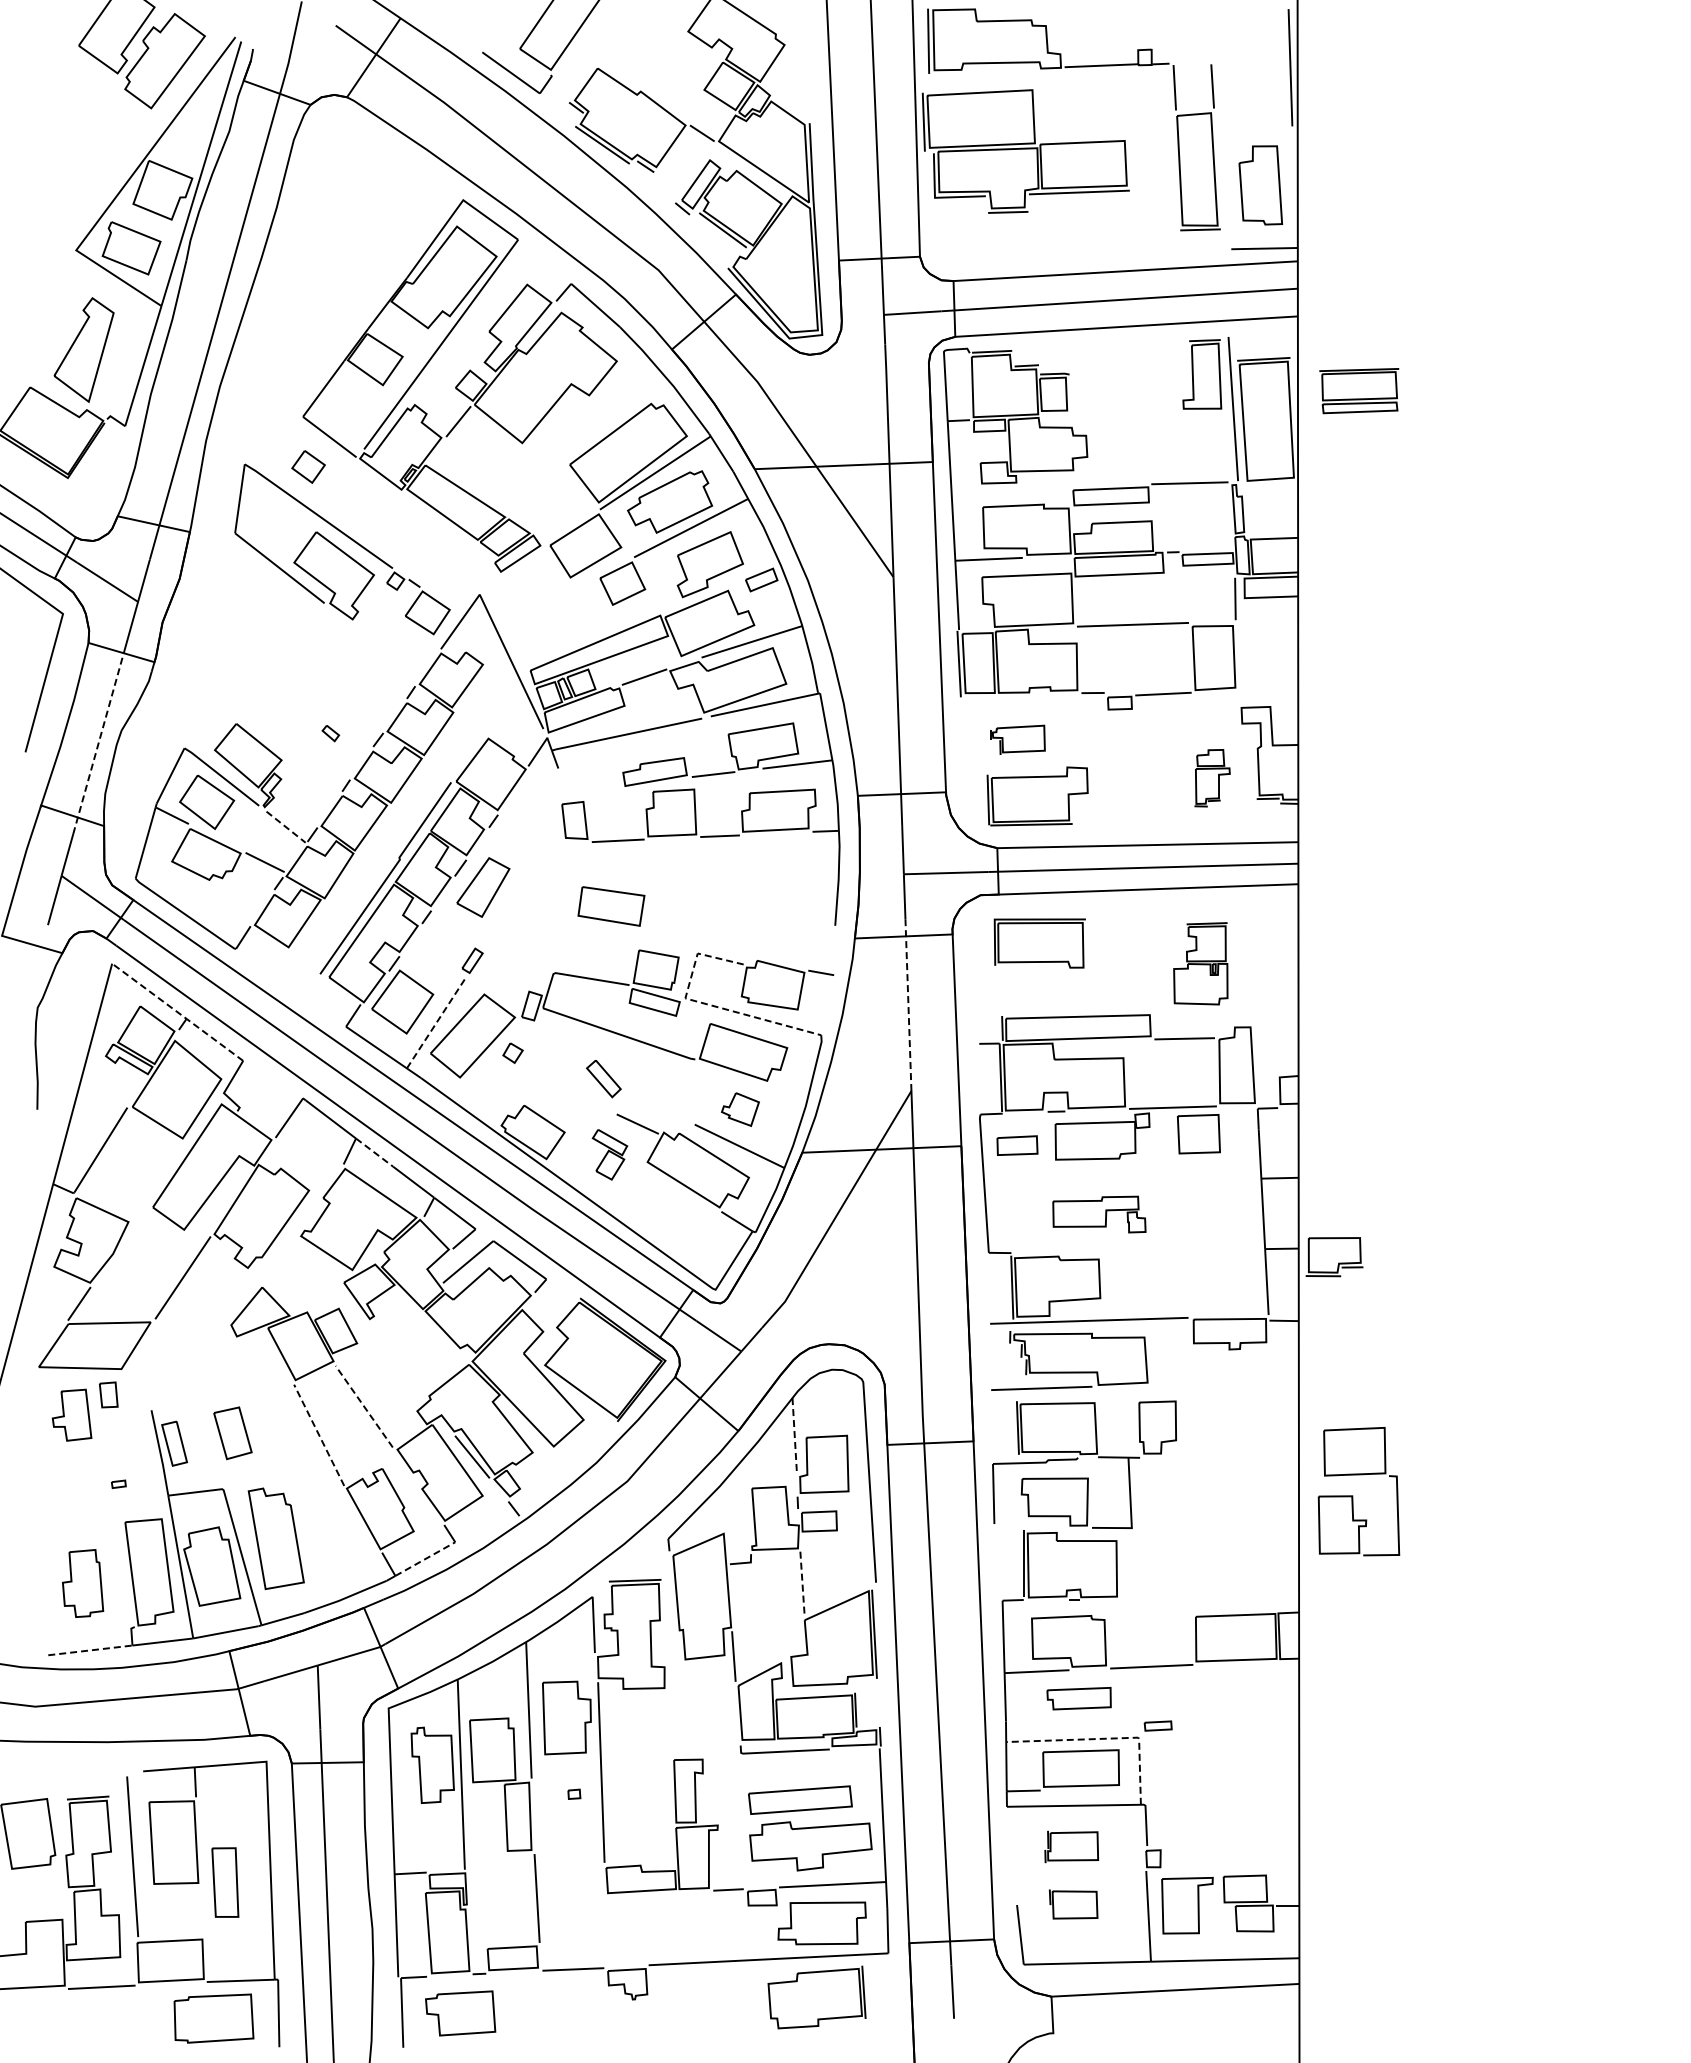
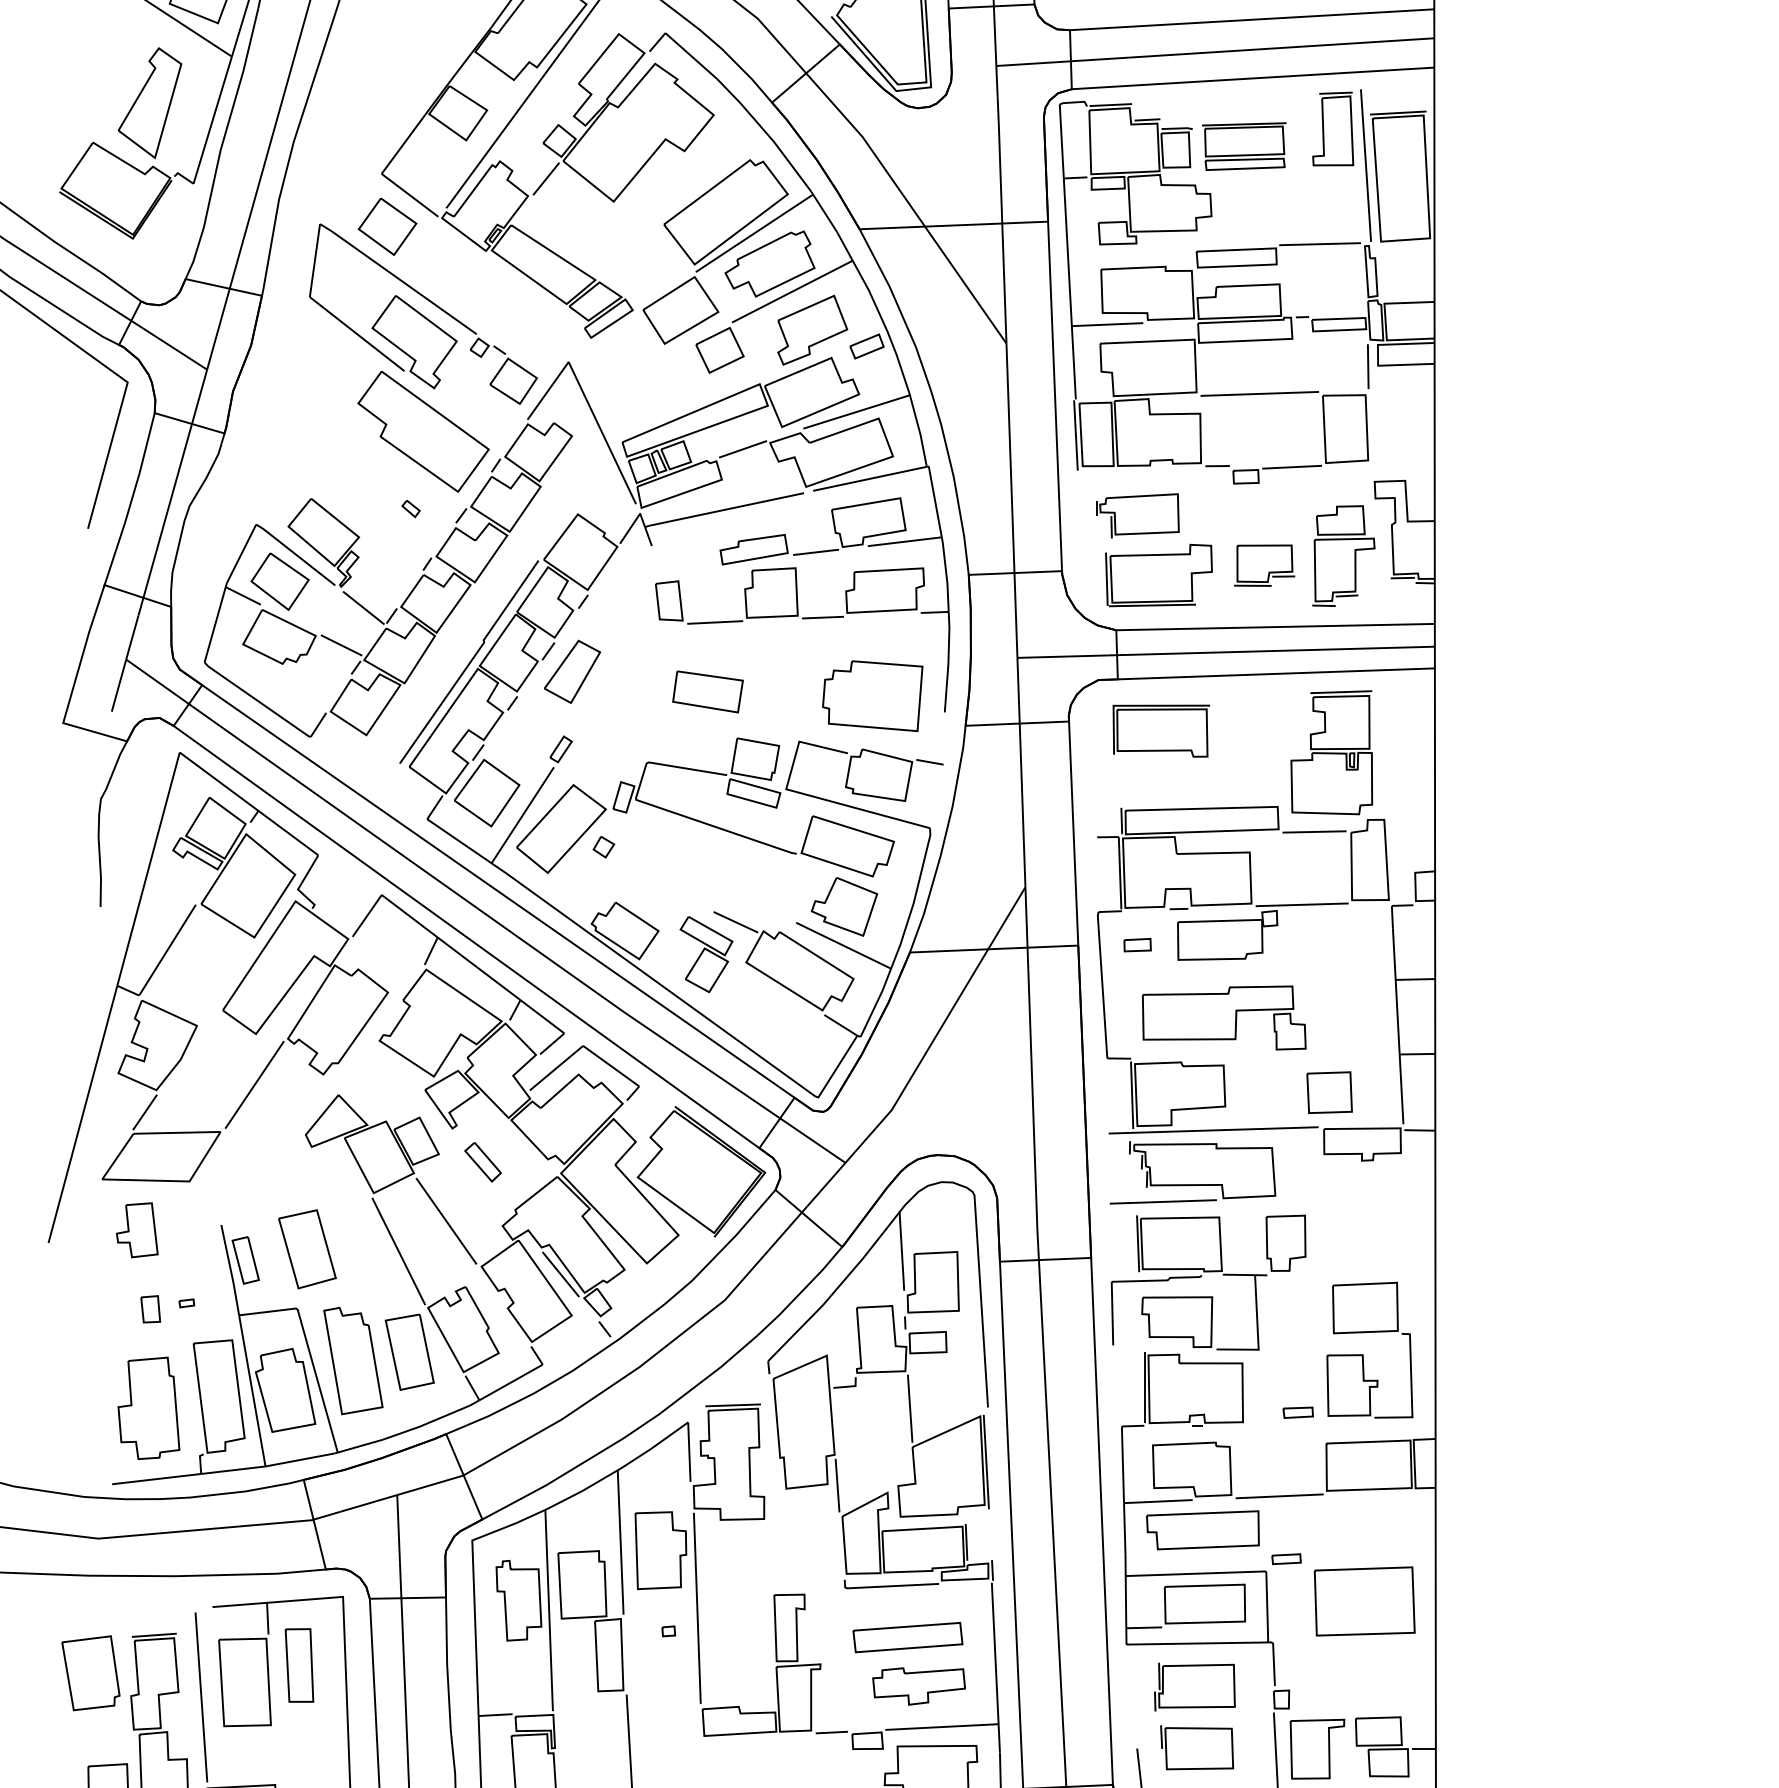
part: (1359, 391) -> (1244, 147), moved
part: (308, 466) -> (387, 226), size x1.67
part: (342, 660) -> (423, 431), added
part: (1017, 739) -> (1137, 515), size x1.43
line: (98, 743) -> (165, 519), dashed -> solid
part: (1212, 778) -> (1343, 556), size x1.67
line: (286, 827) -> (364, 608), dashed -> solid
part: (767, 910) -> (873, 696), added
part: (1200, 963) -> (1331, 752), size x1.43
line: (706, 1004) -> (808, 795), dashed -> solid
line: (908, 1005) -> (1022, 796), dashed -> solid
line: (177, 1012) -> (248, 804), dashed -> solid
line: (436, 1022) -> (522, 814), dashed -> solid
part: (603, 1079) -> (482, 1162), moved
part: (740, 1109) -> (844, 906), size x1.67
part: (1198, 1134) -> (1329, 1092), moved
part: (1017, 1145) -> (1137, 944), size x0.62
line: (375, 1152) -> (458, 952), dashed -> solid
part: (609, 1154) -> (705, 954), size x1.43
part: (1099, 1214) -> (1224, 1017), size x1.67
part: (1334, 1257) -> (1264, 566), moved
part: (108, 1394) -> (150, 1308), moved
line: (364, 1406) -> (446, 1221), dashed -> solid
part: (232, 1433) -> (307, 1249), size x1.43
line: (318, 1434) -> (398, 1250), dashed -> solid
line: (794, 1435) -> (901, 1251), dashed -> solid
part: (1353, 1495) -> (1364, 1354), moved
part: (329, 1530) -> (409, 1352), added
line: (425, 1558) -> (511, 1381), dashed -> solid
part: (82, 1583) -> (148, 1408), size x1.43
line: (802, 1584) -> (910, 1409), dashed -> solid
part: (1169, 1587) -> (1298, 1412), added
line: (90, 1650) -> (156, 1479), dashed -> solid
part: (1078, 1698) -> (1202, 1529), size x1.67
line: (1107, 1738) -> (1232, 1572), dashed -> solid
part: (1232, 1765) -> (1365, 1600), added
part: (810, 1846) -> (918, 1686), size x0.71
part: (1071, 1846) -> (1194, 1686), size x1.43
part: (225, 1882) -> (299, 1665), moved
part: (1073, 1904) -> (1196, 1747), size x1.43

